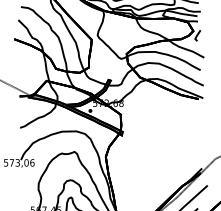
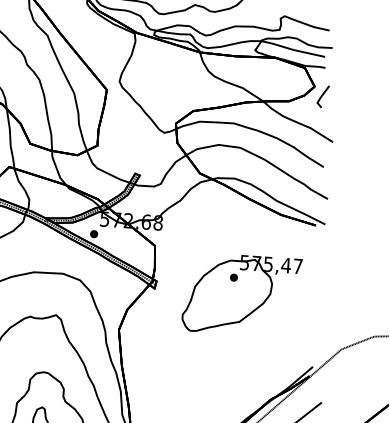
part: (164, 135) -> (241, 294), added

